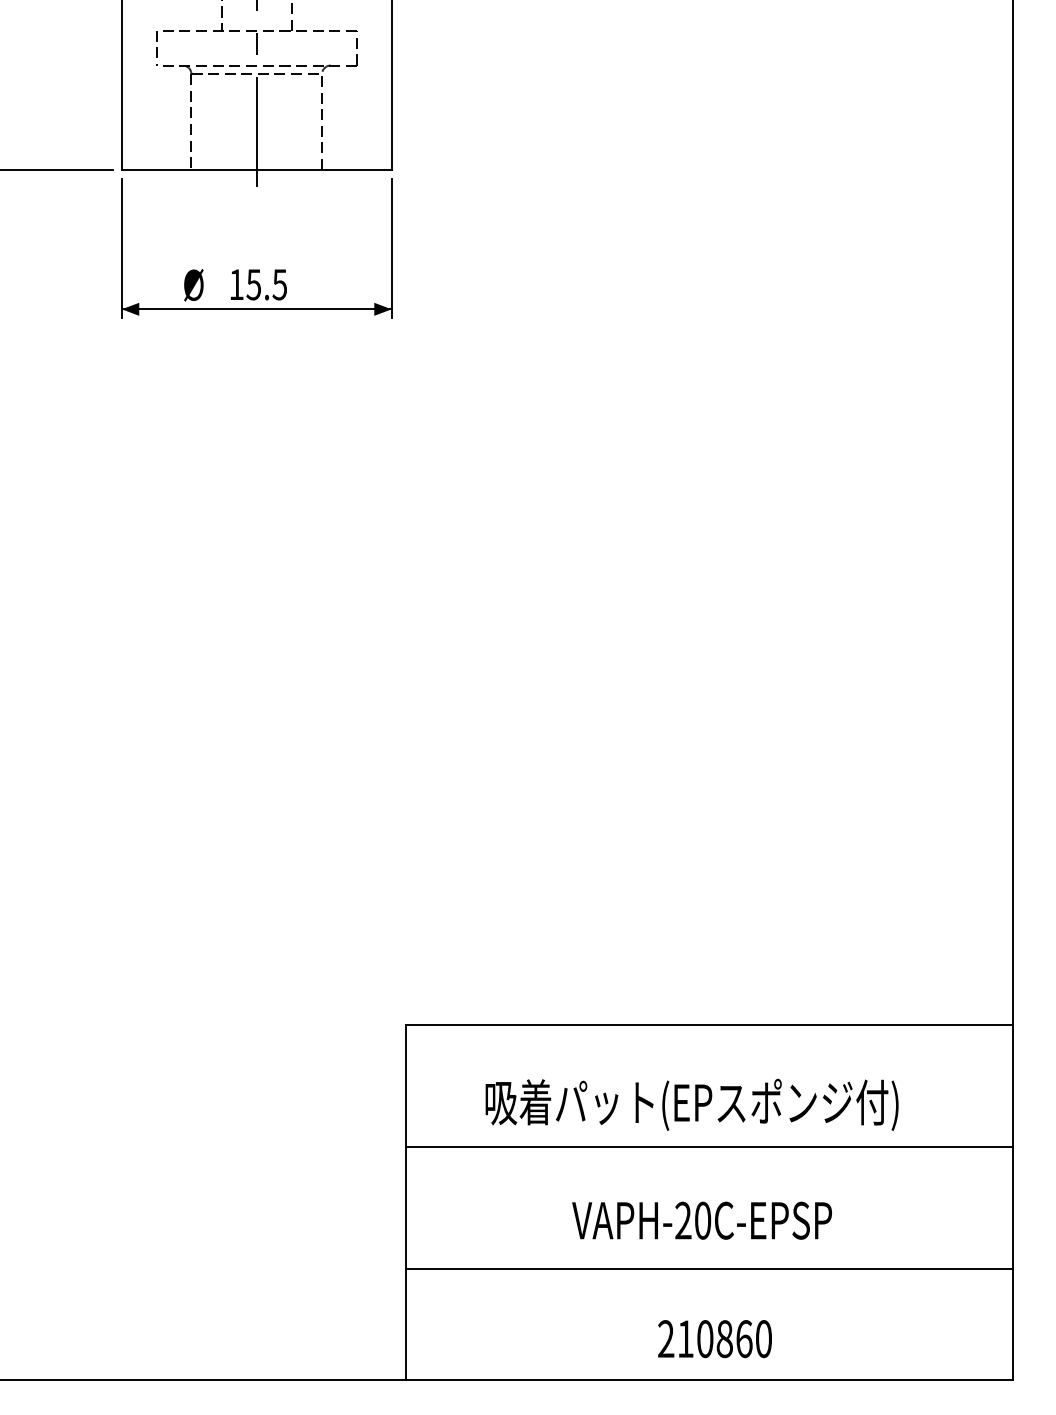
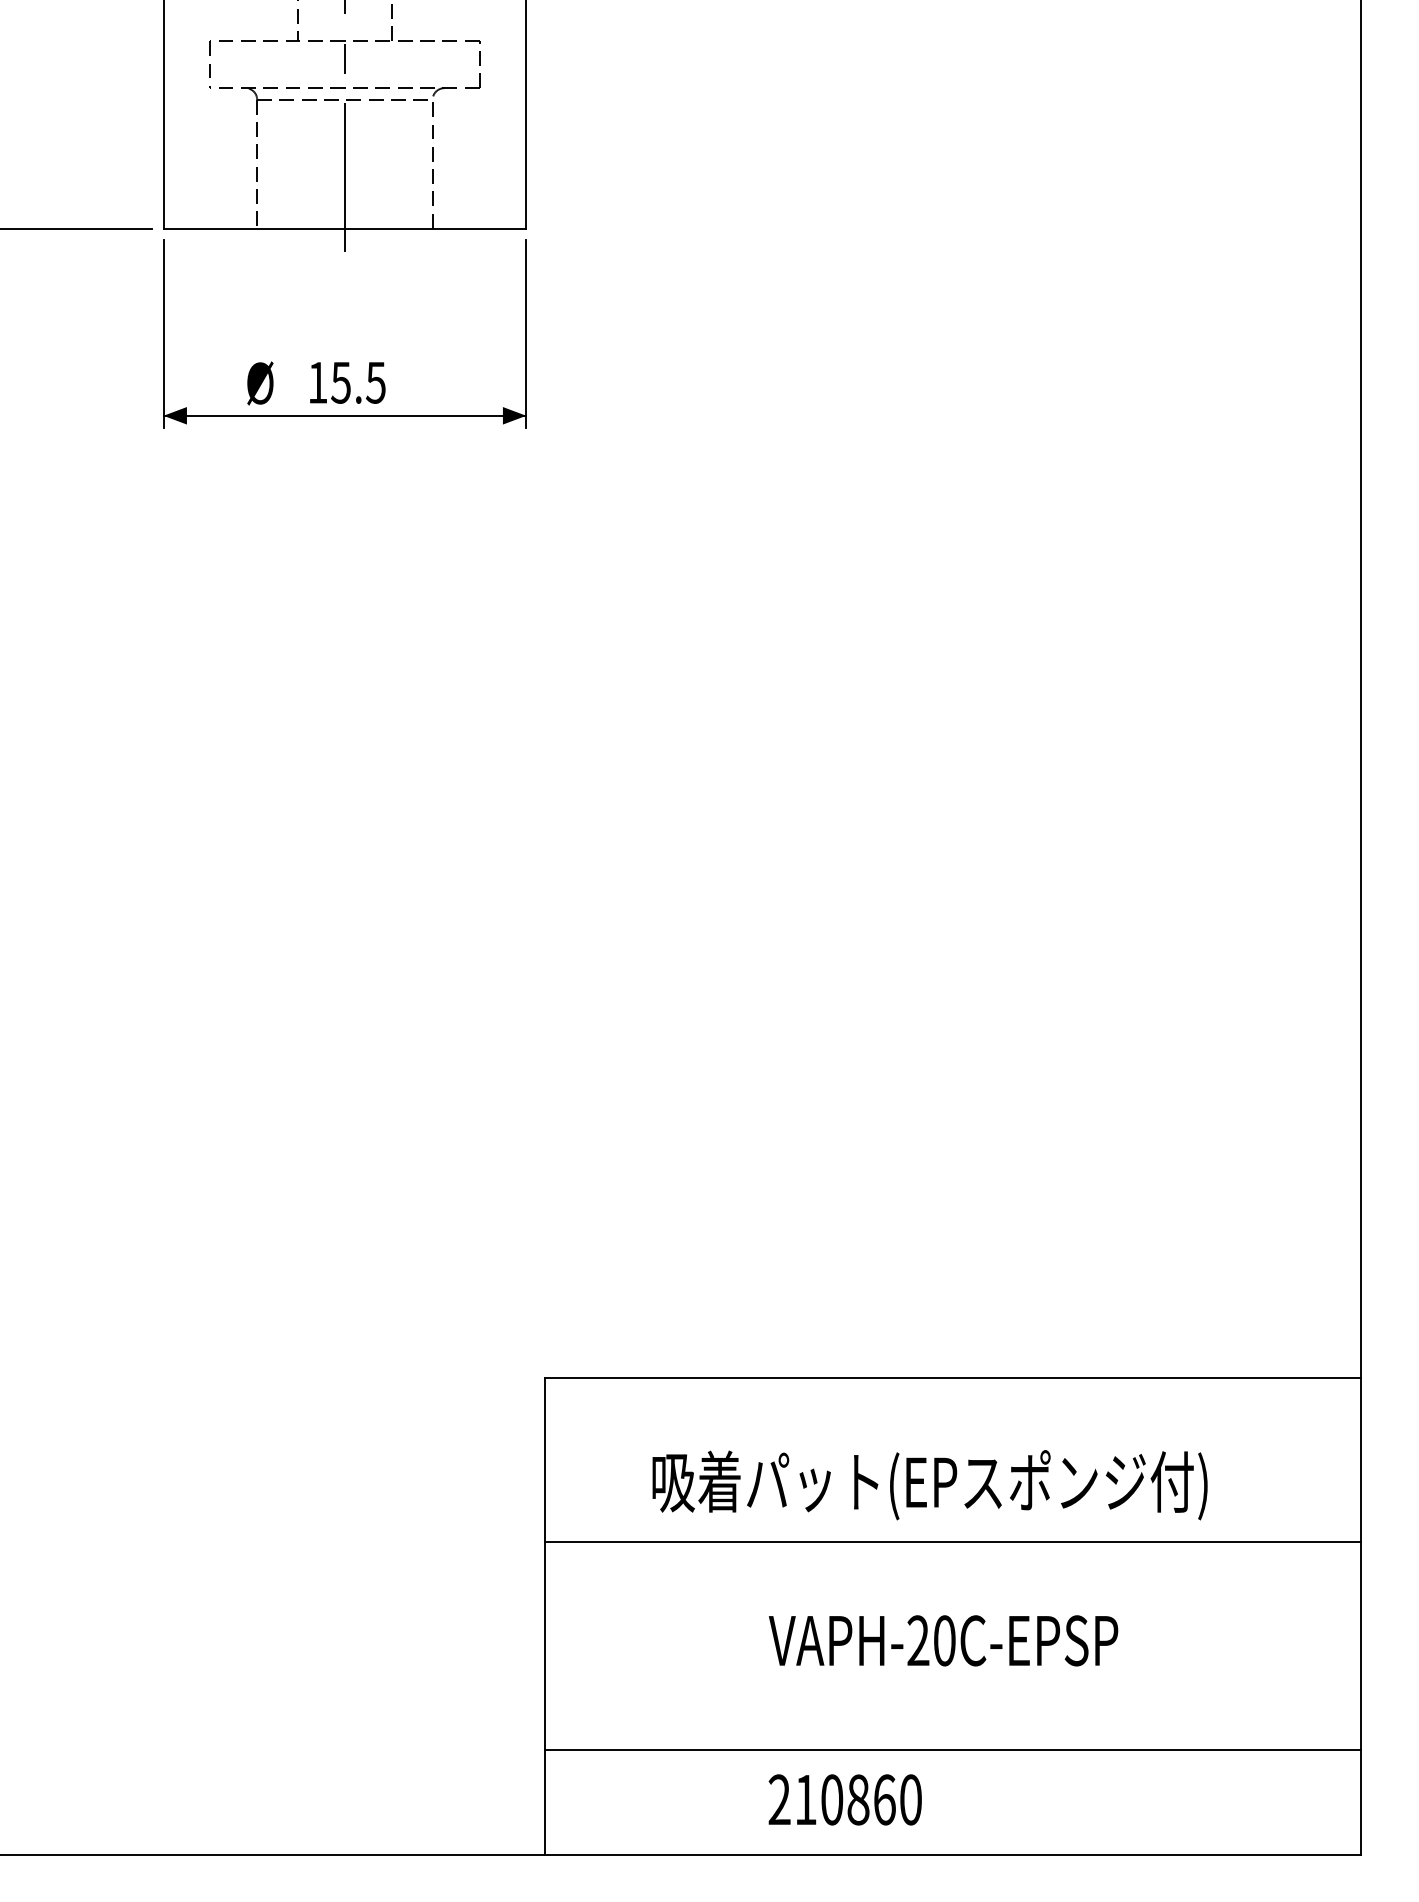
line: (708, 1269) -> (952, 1750), moved
text: (714, 1339) -> (844, 1800), moved

